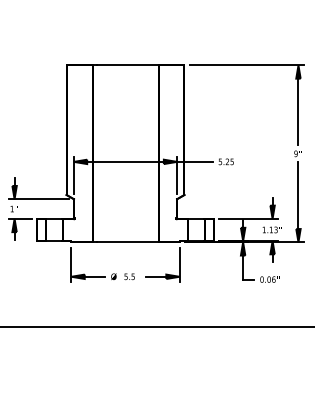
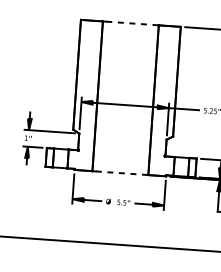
line: (127, 65) -> (132, 23), solid -> dashed
line: (127, 242) -> (122, 173), solid -> dashed

